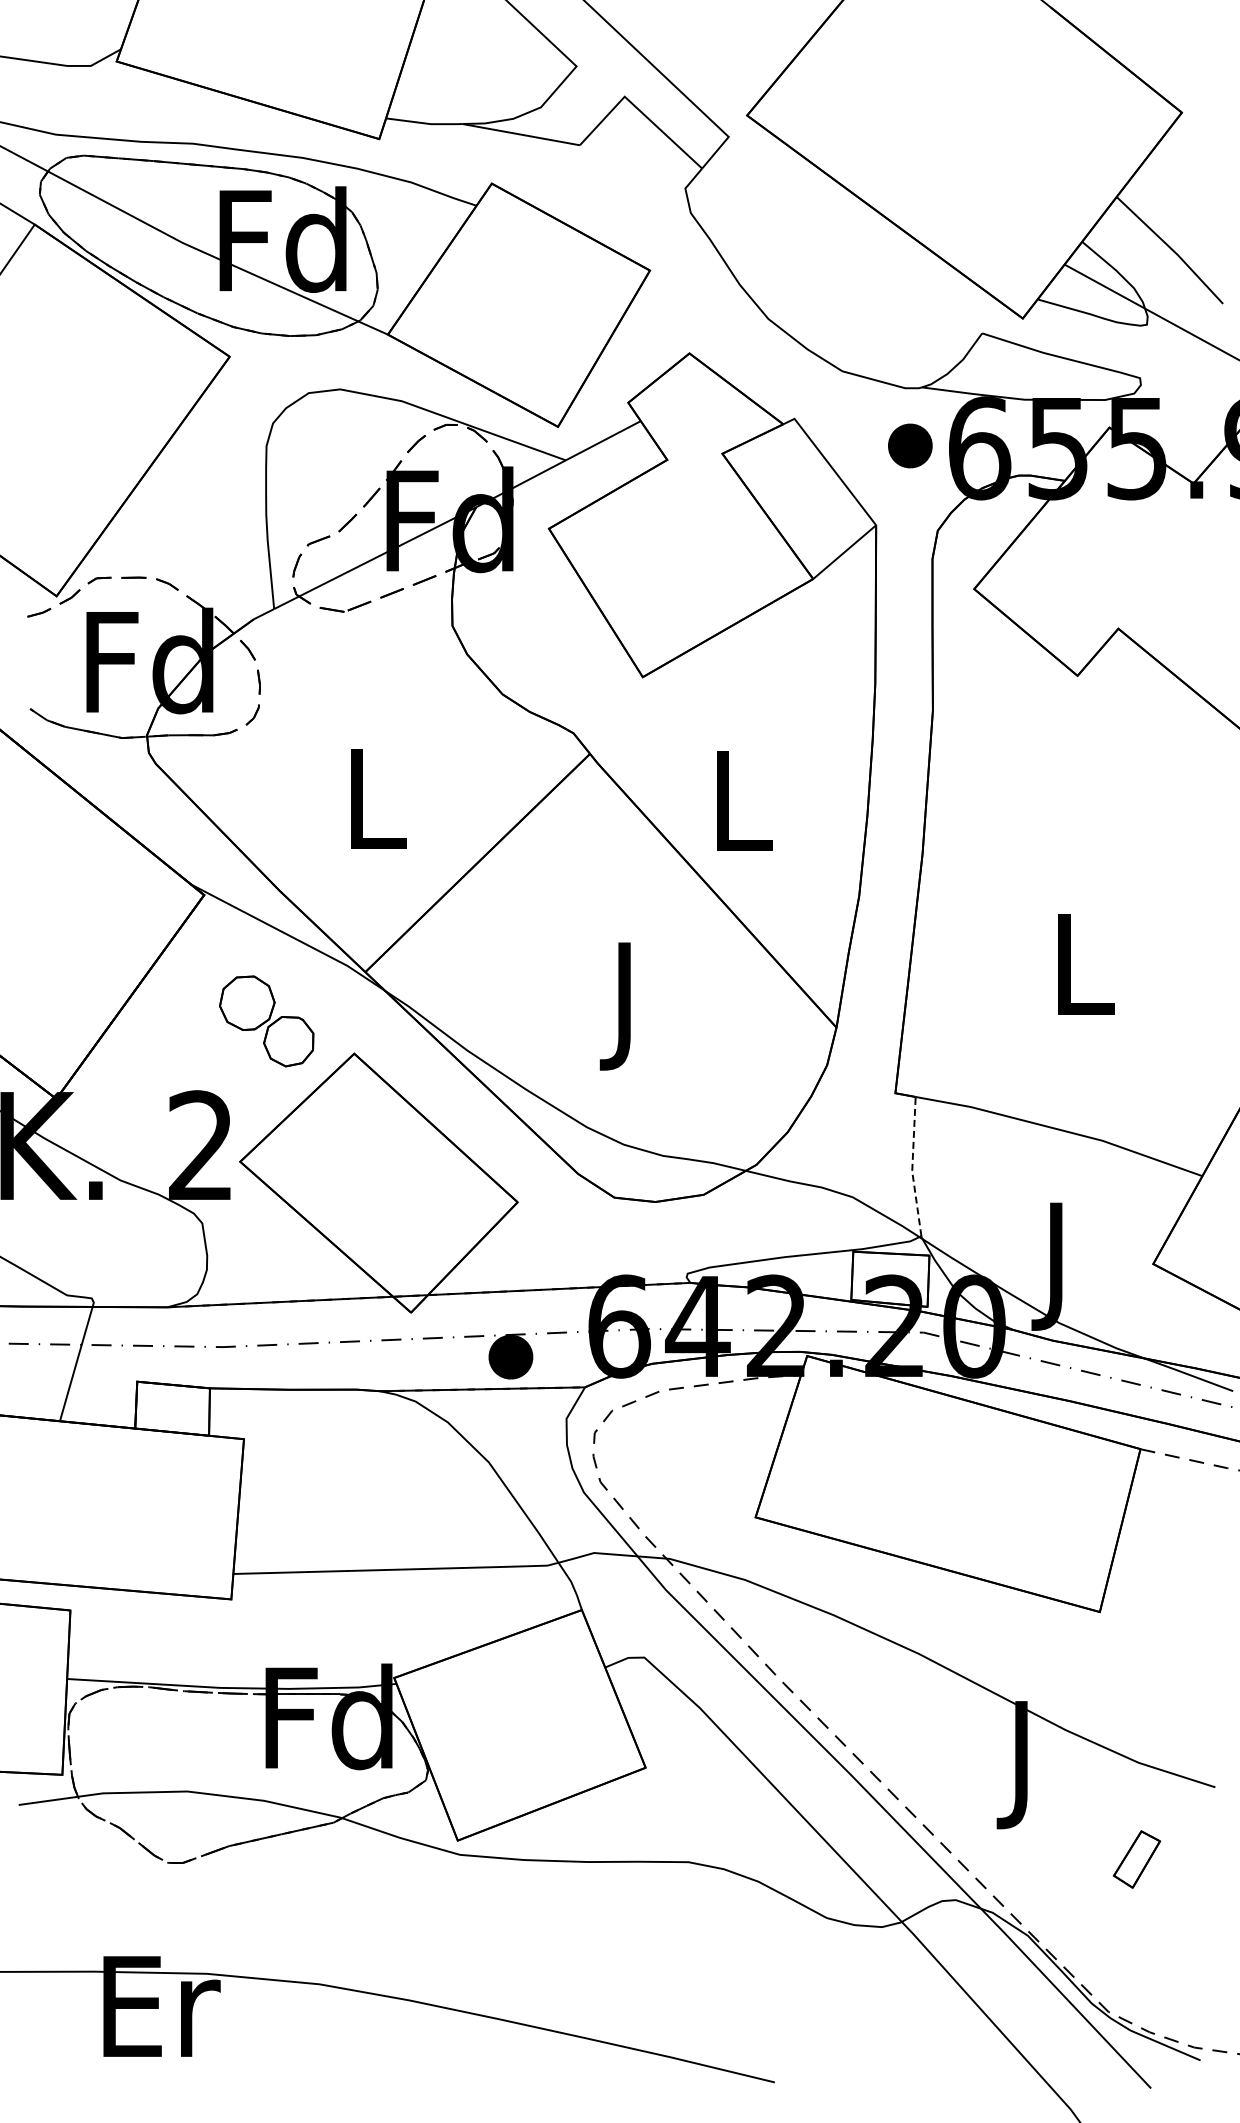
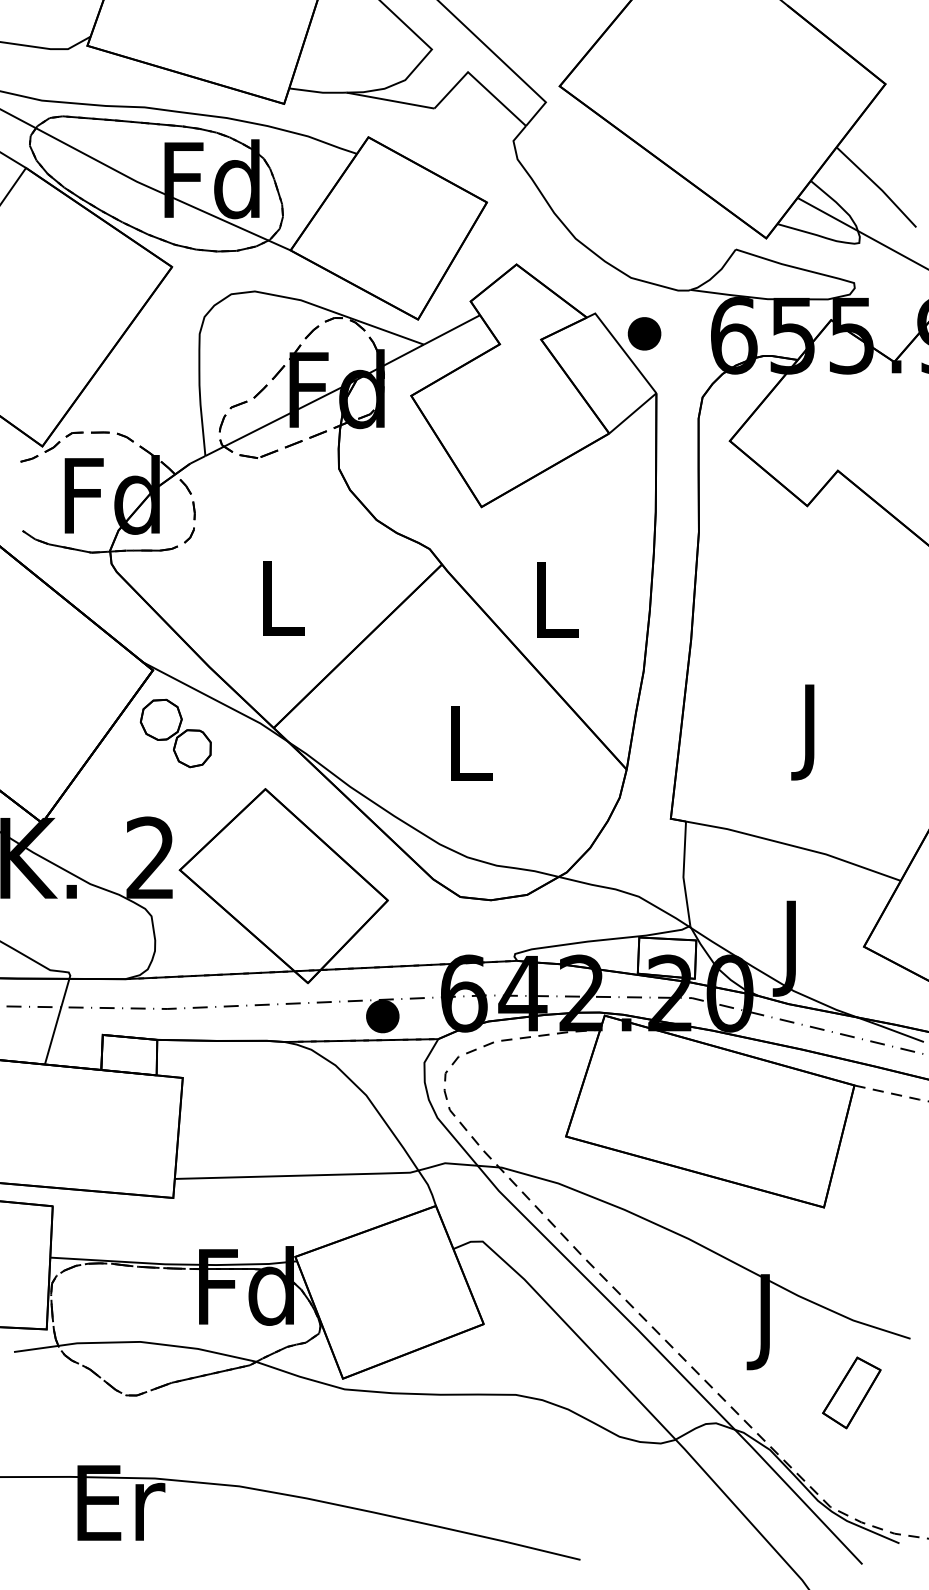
part: (910, 445) -> (644, 333), moved
text: (1085, 978) -> (813, 732), L -> J
text: (628, 1006) -> (470, 753), J -> L
part: (266, 1021) -> (175, 733), moved
line: (912, 1167) -> (683, 874), dashed -> solid
part: (1136, 1859) -> (851, 1392), size x1.67

